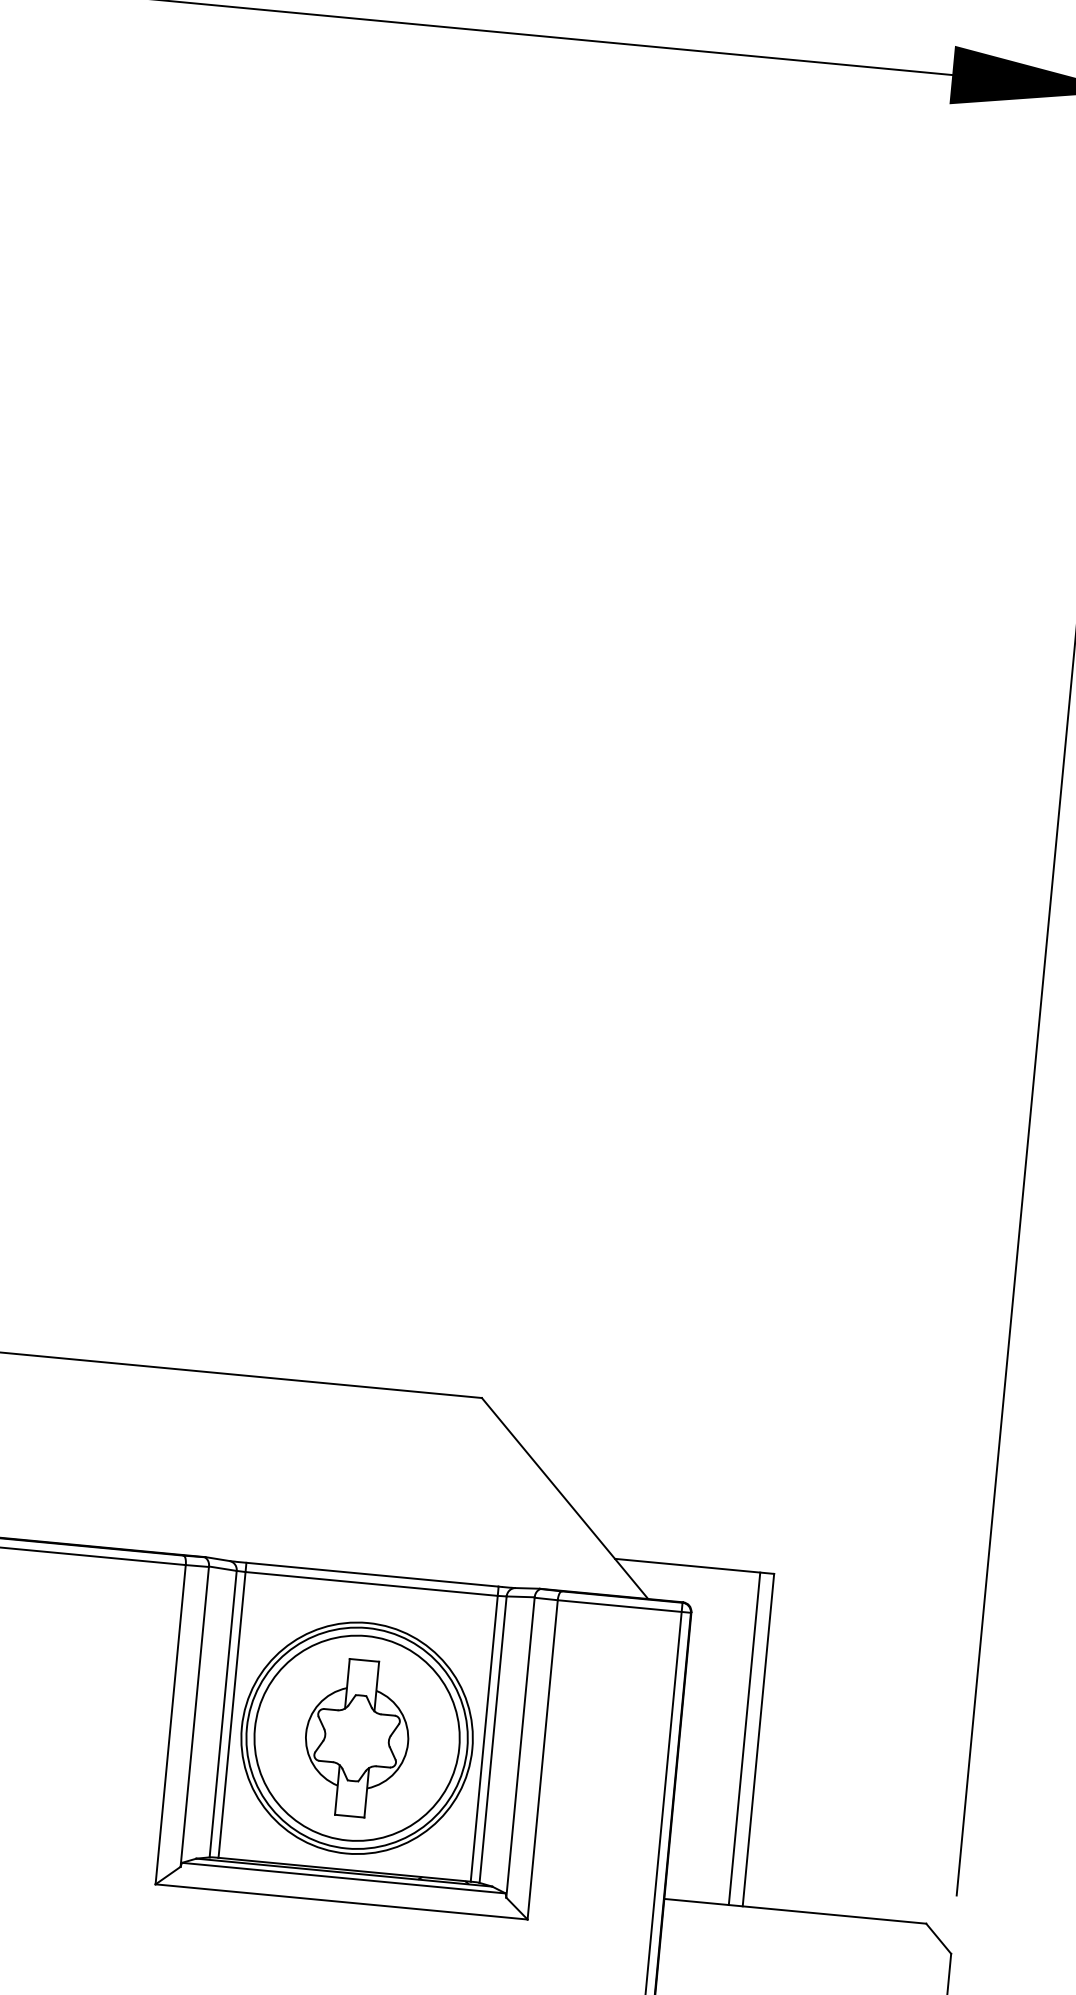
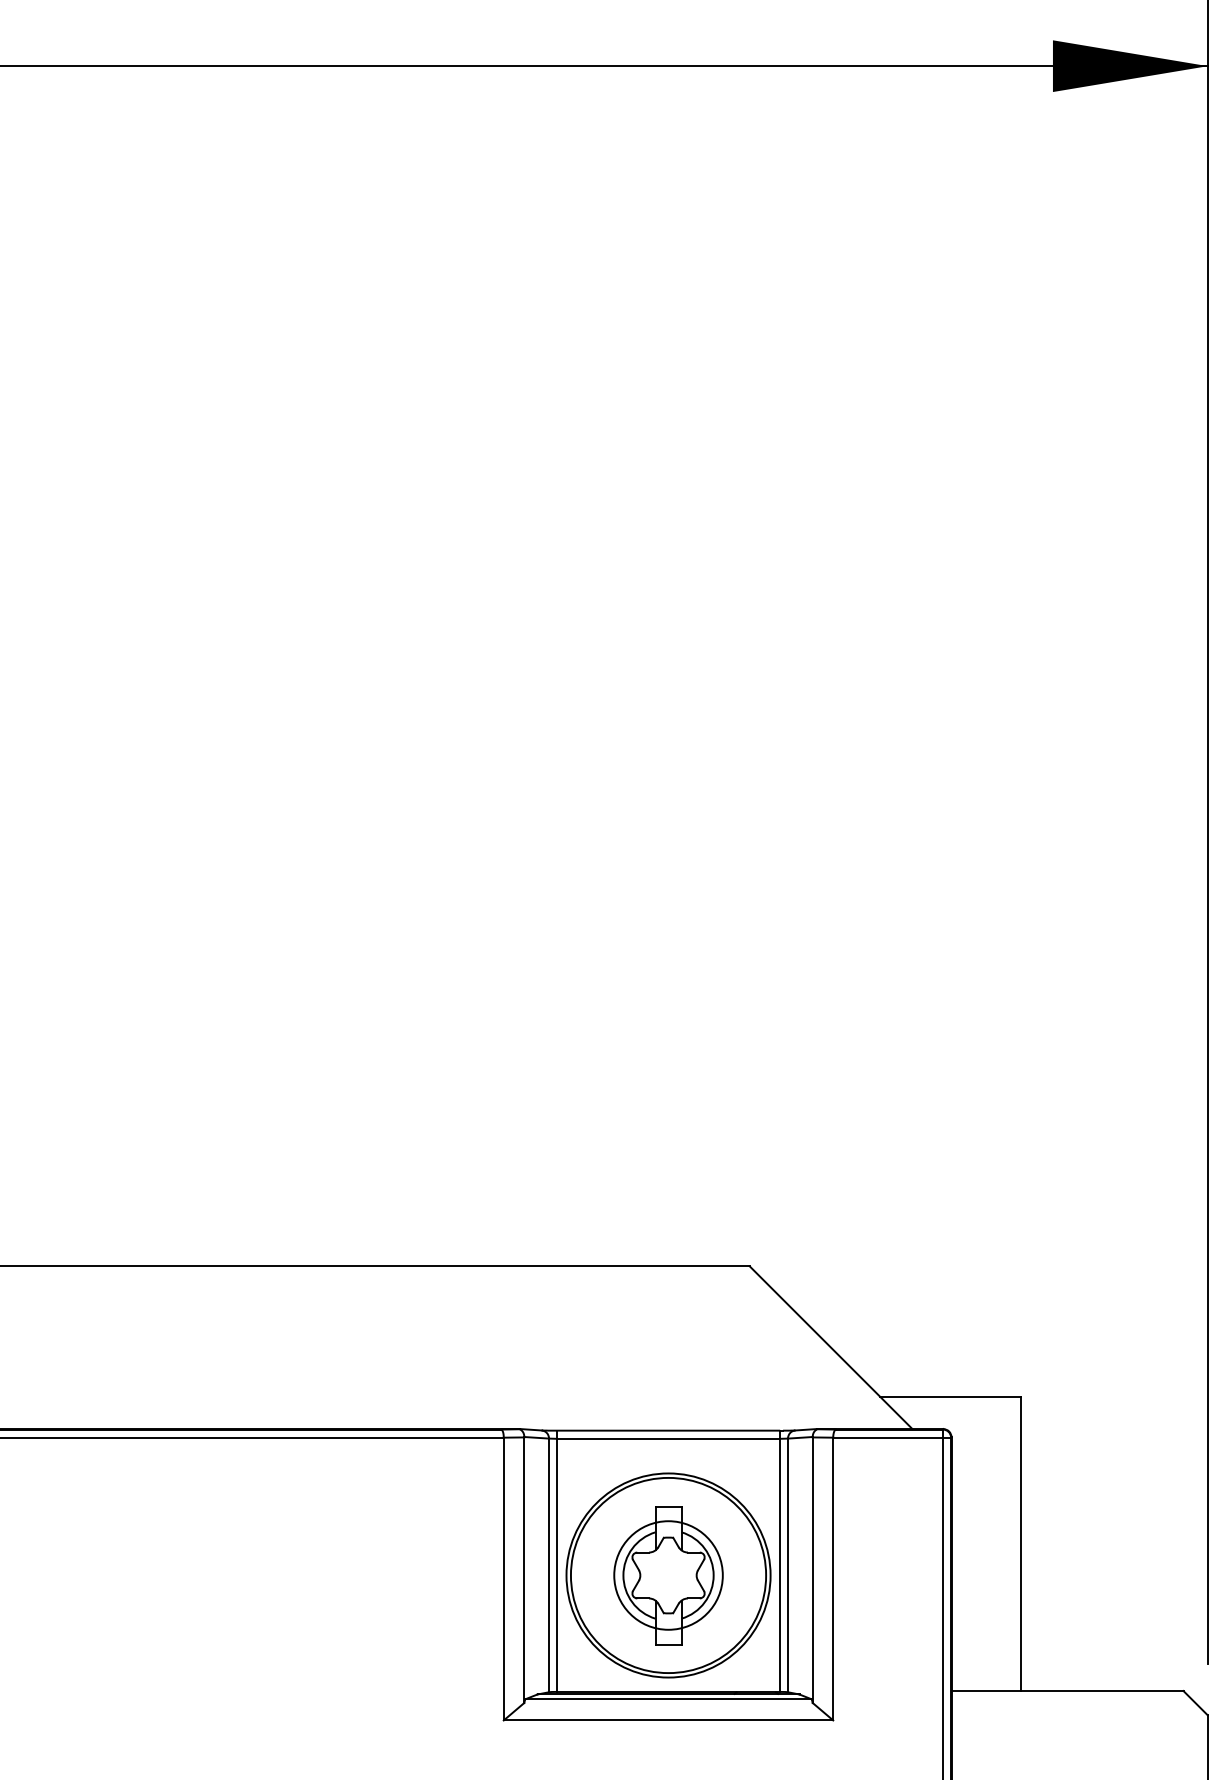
circle: (357, 1738) -> (668, 1575), size x0.6
line: (744, 1738) -> (1008, 1543), removed

